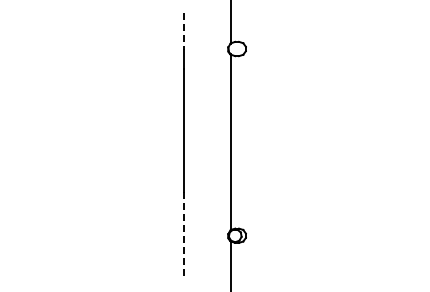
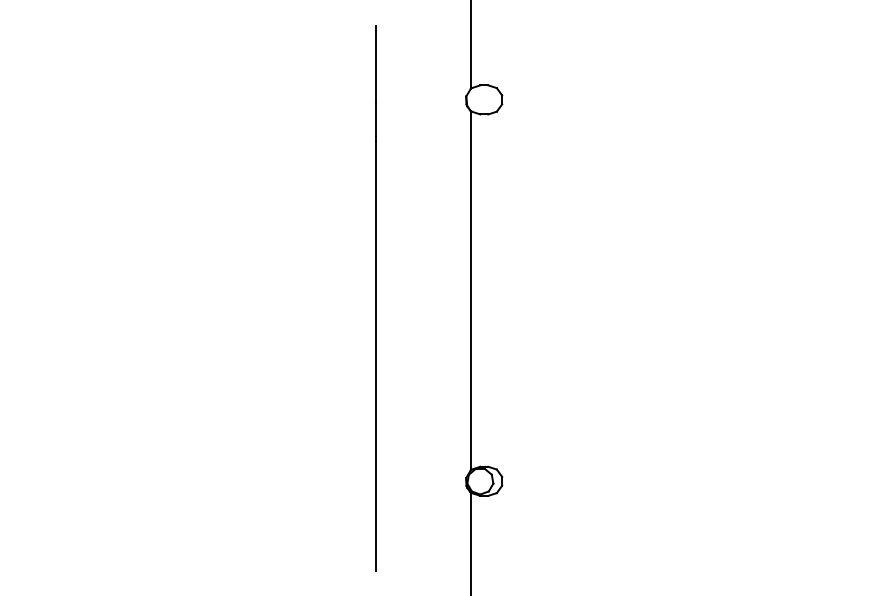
line: (184, 31) -> (376, 64), dashed -> solid
line: (184, 235) -> (376, 480), dashed -> solid

